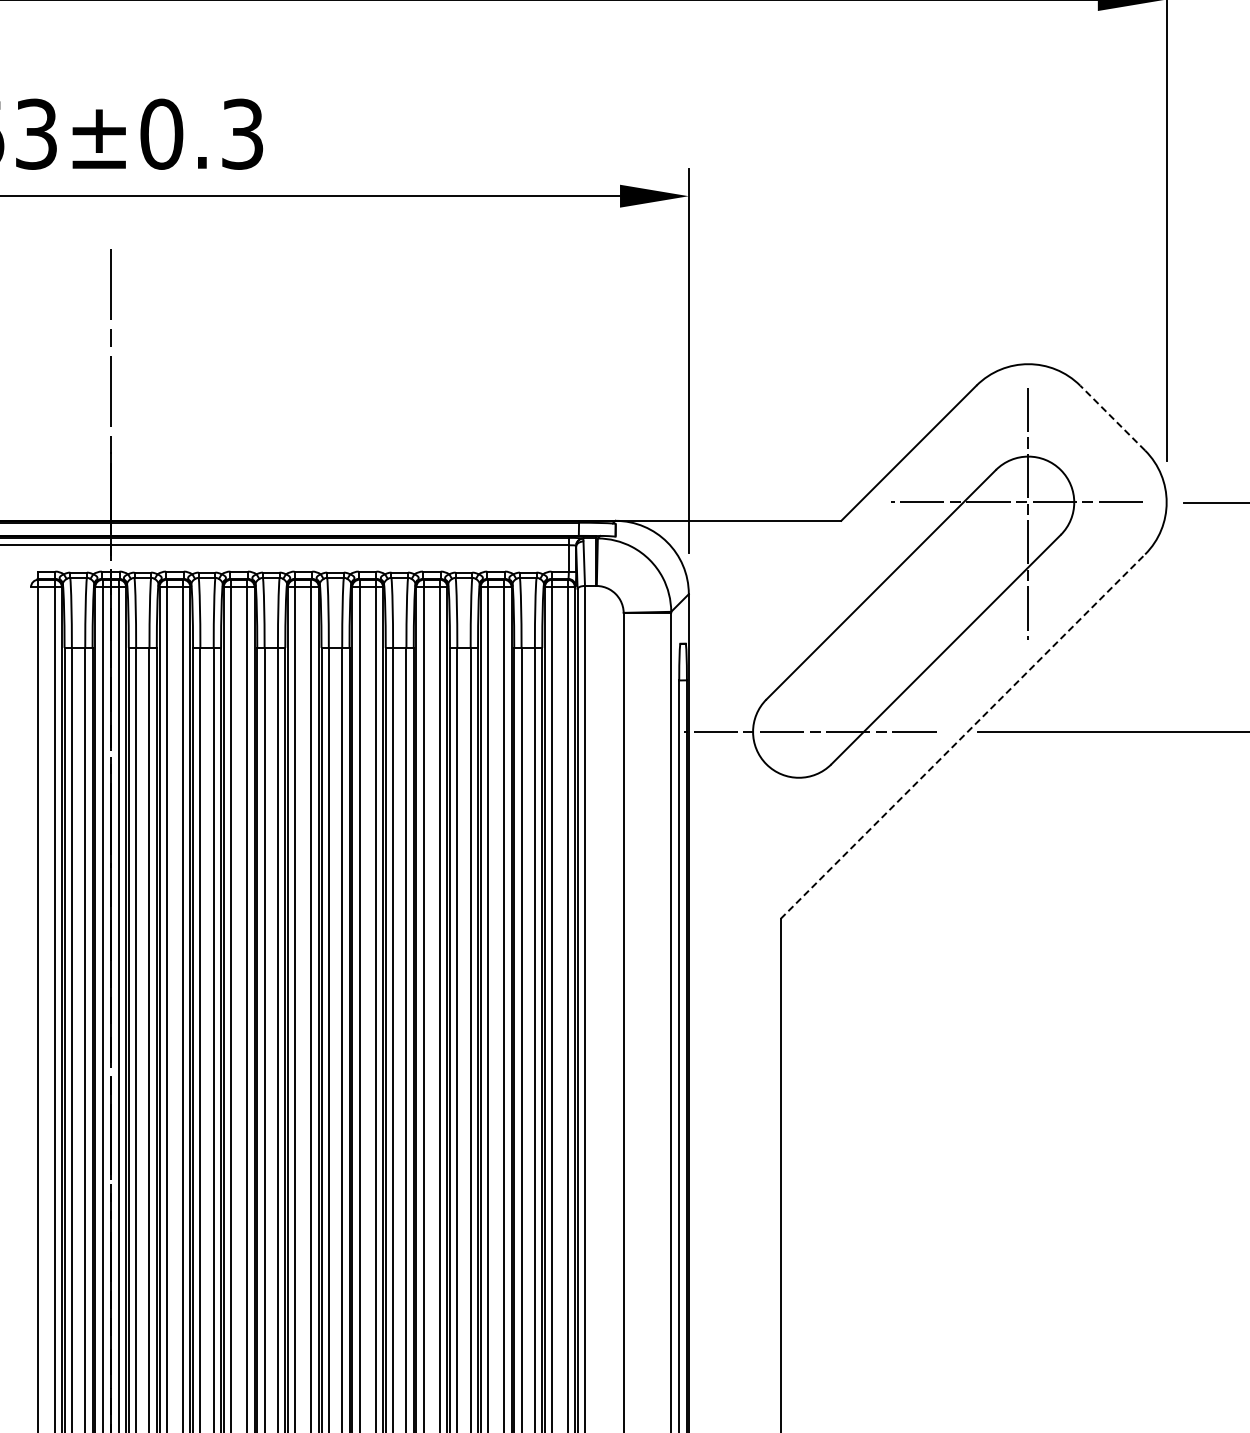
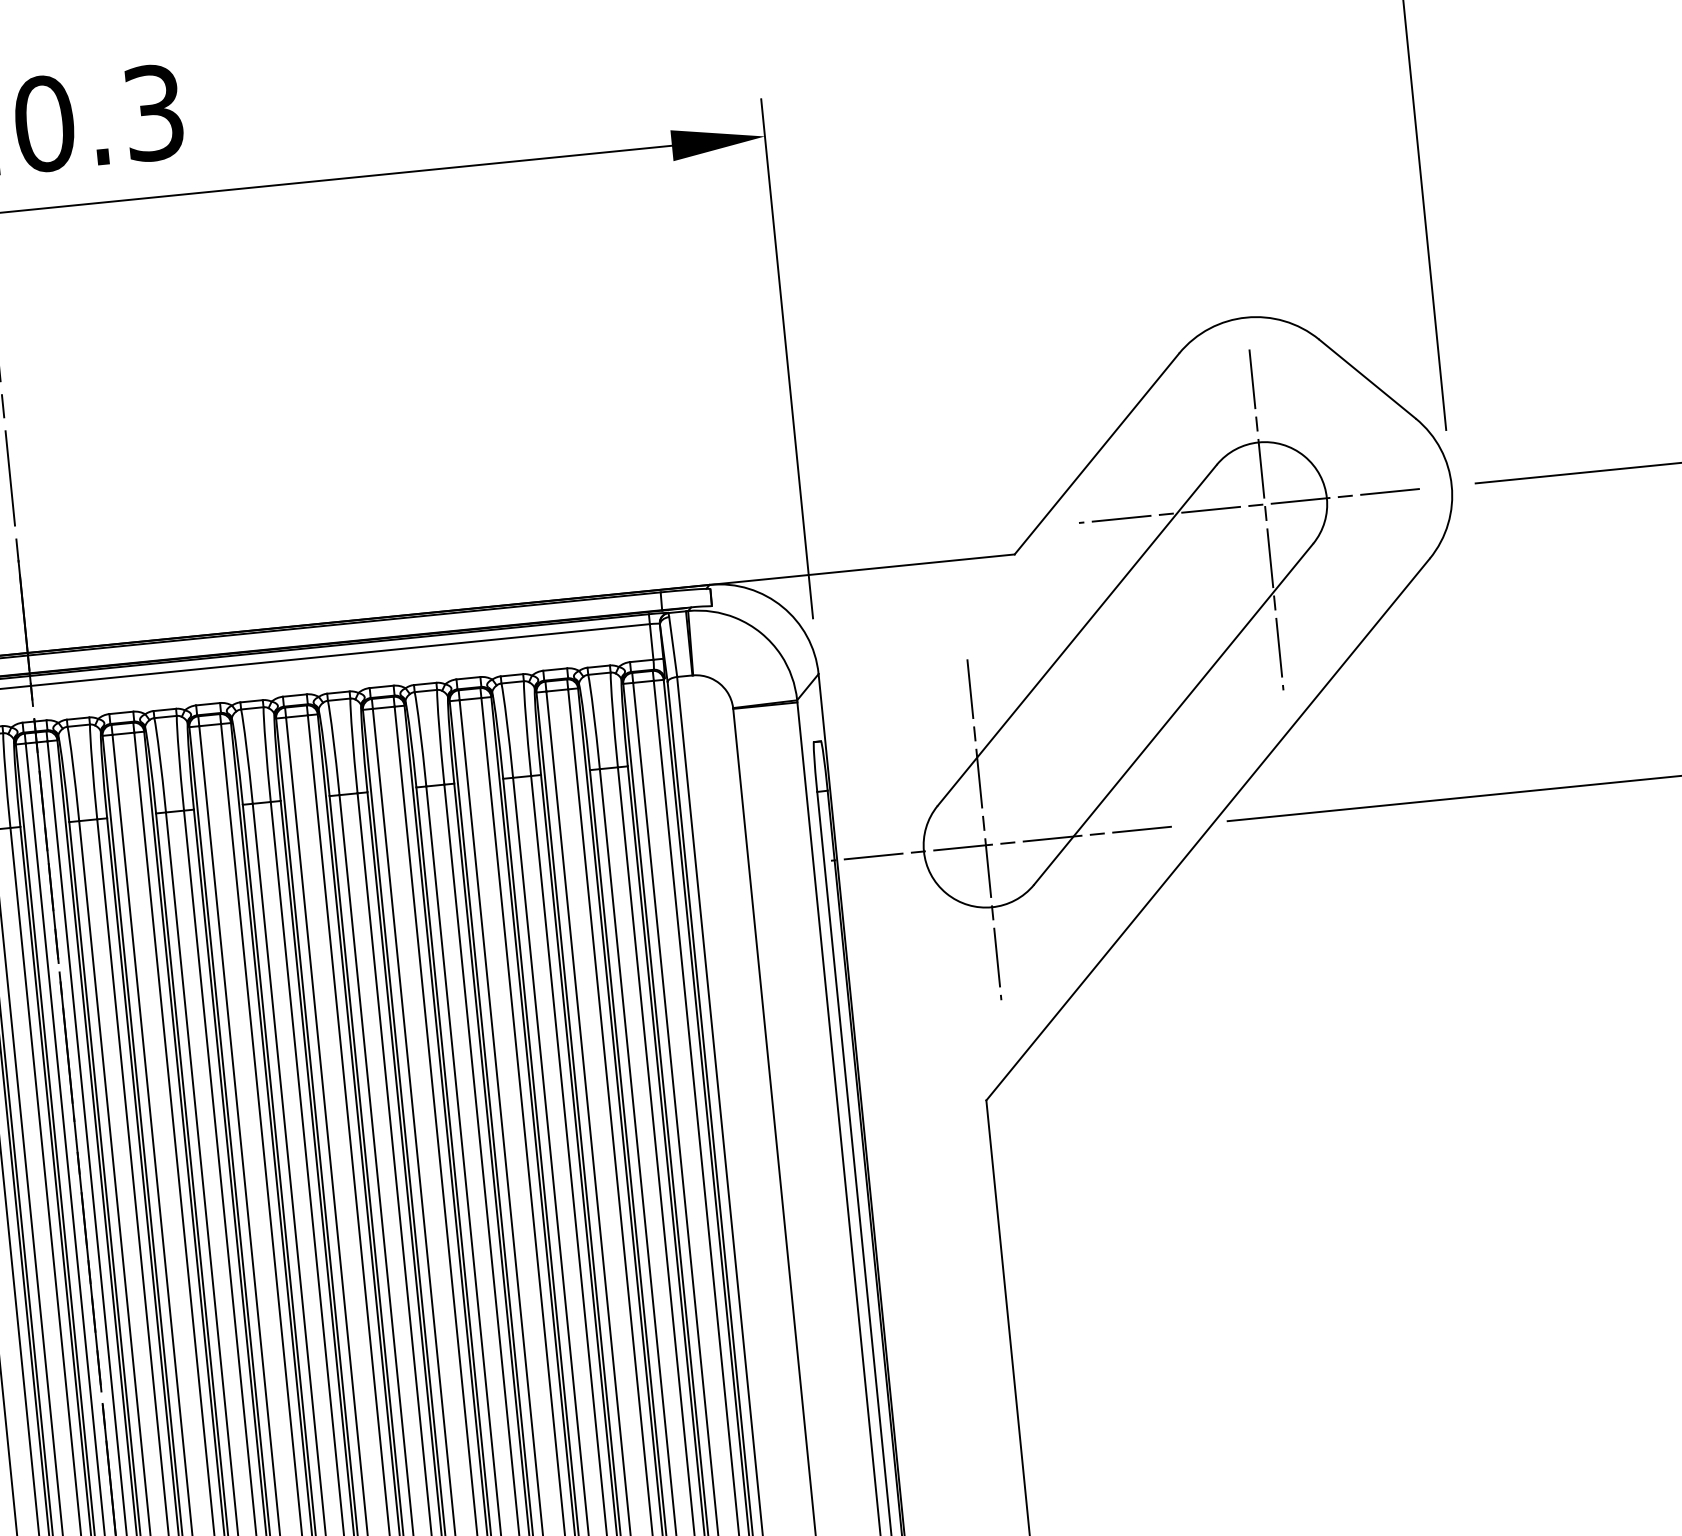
line: (1112, 418) -> (1367, 379), dashed -> solid
line: (798, 720) -> (983, 829), added
line: (962, 736) -> (1207, 829), dashed -> solid

